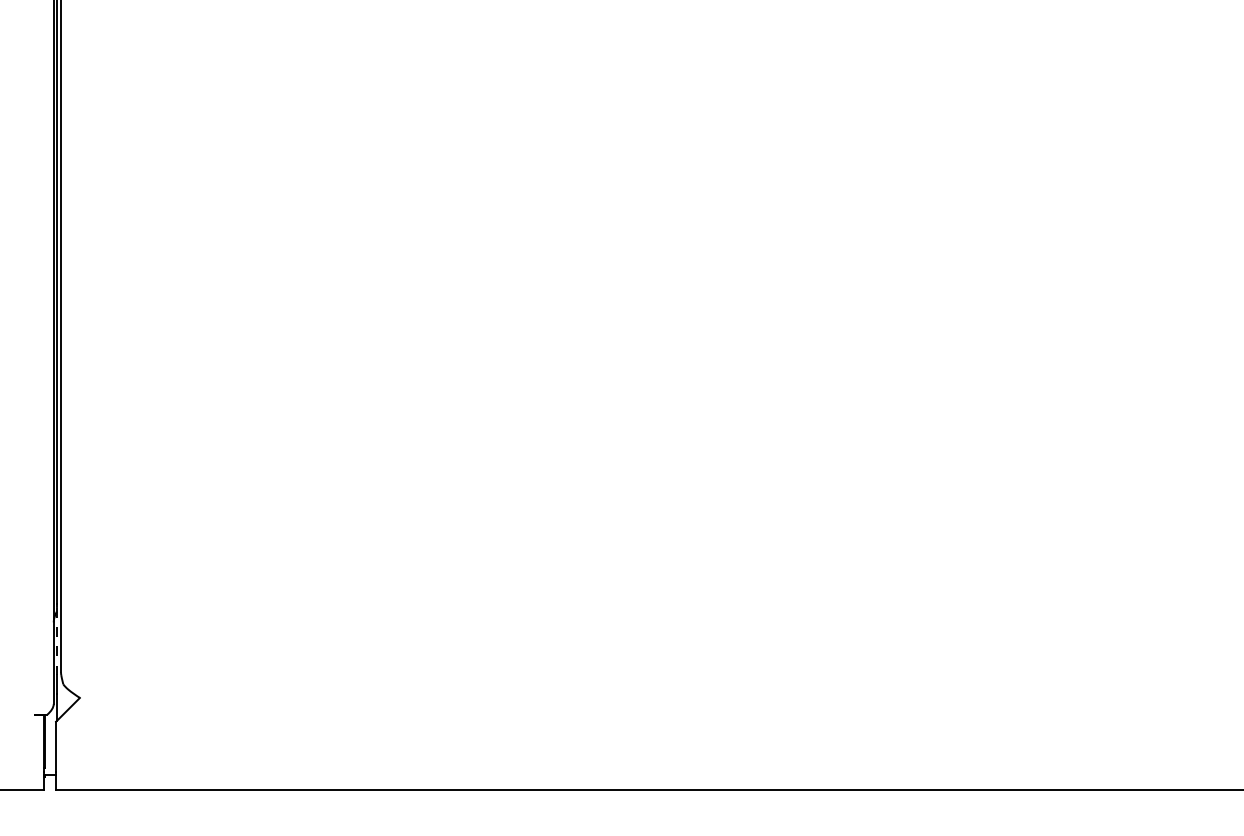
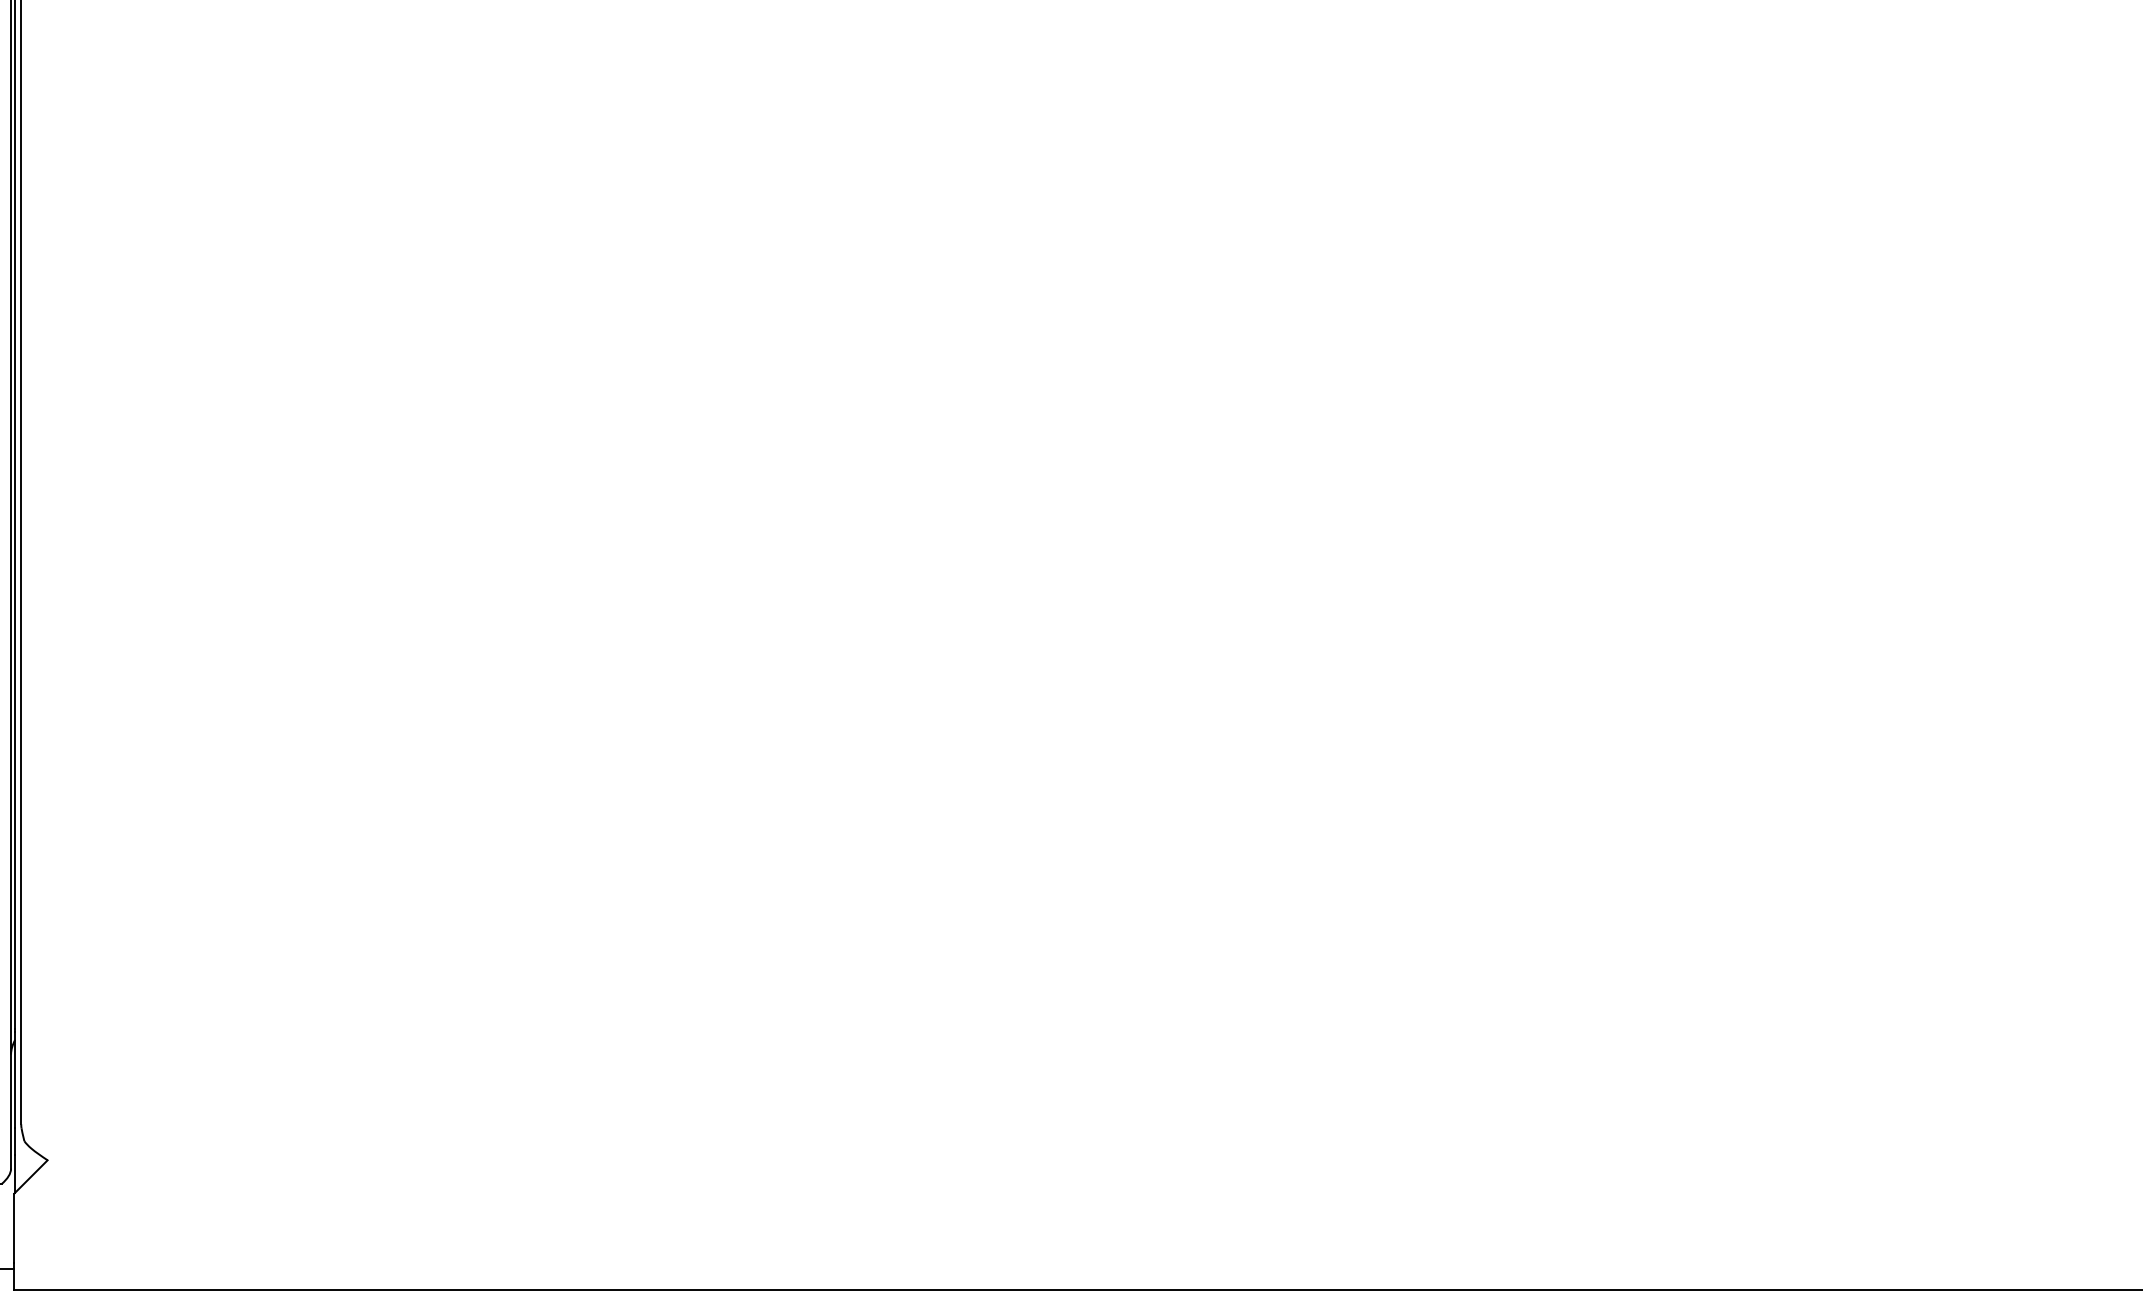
line: (56, 640) -> (15, 1079), dashed -> solid

